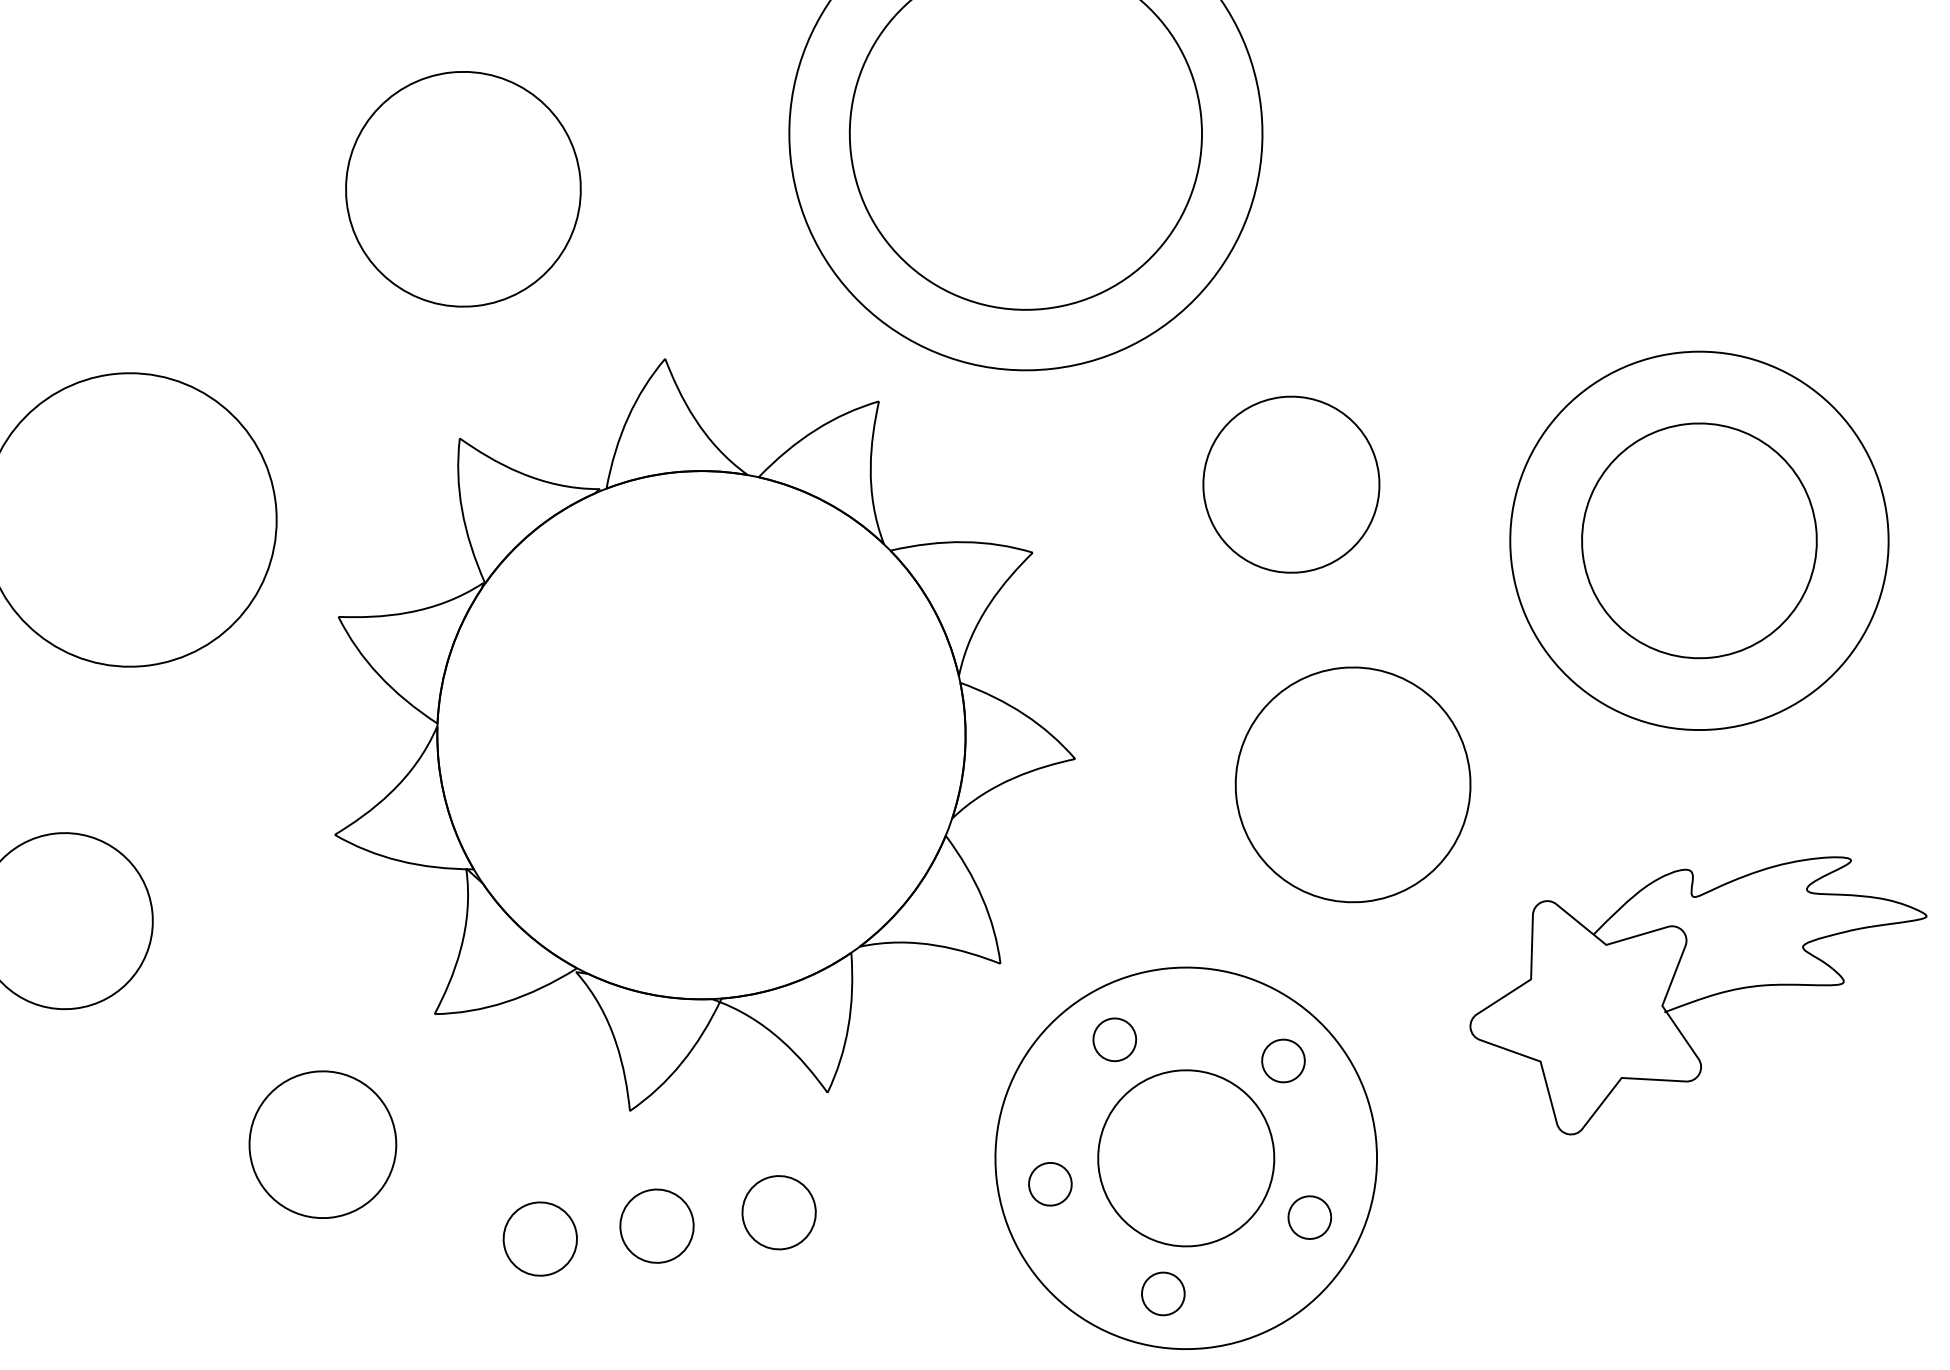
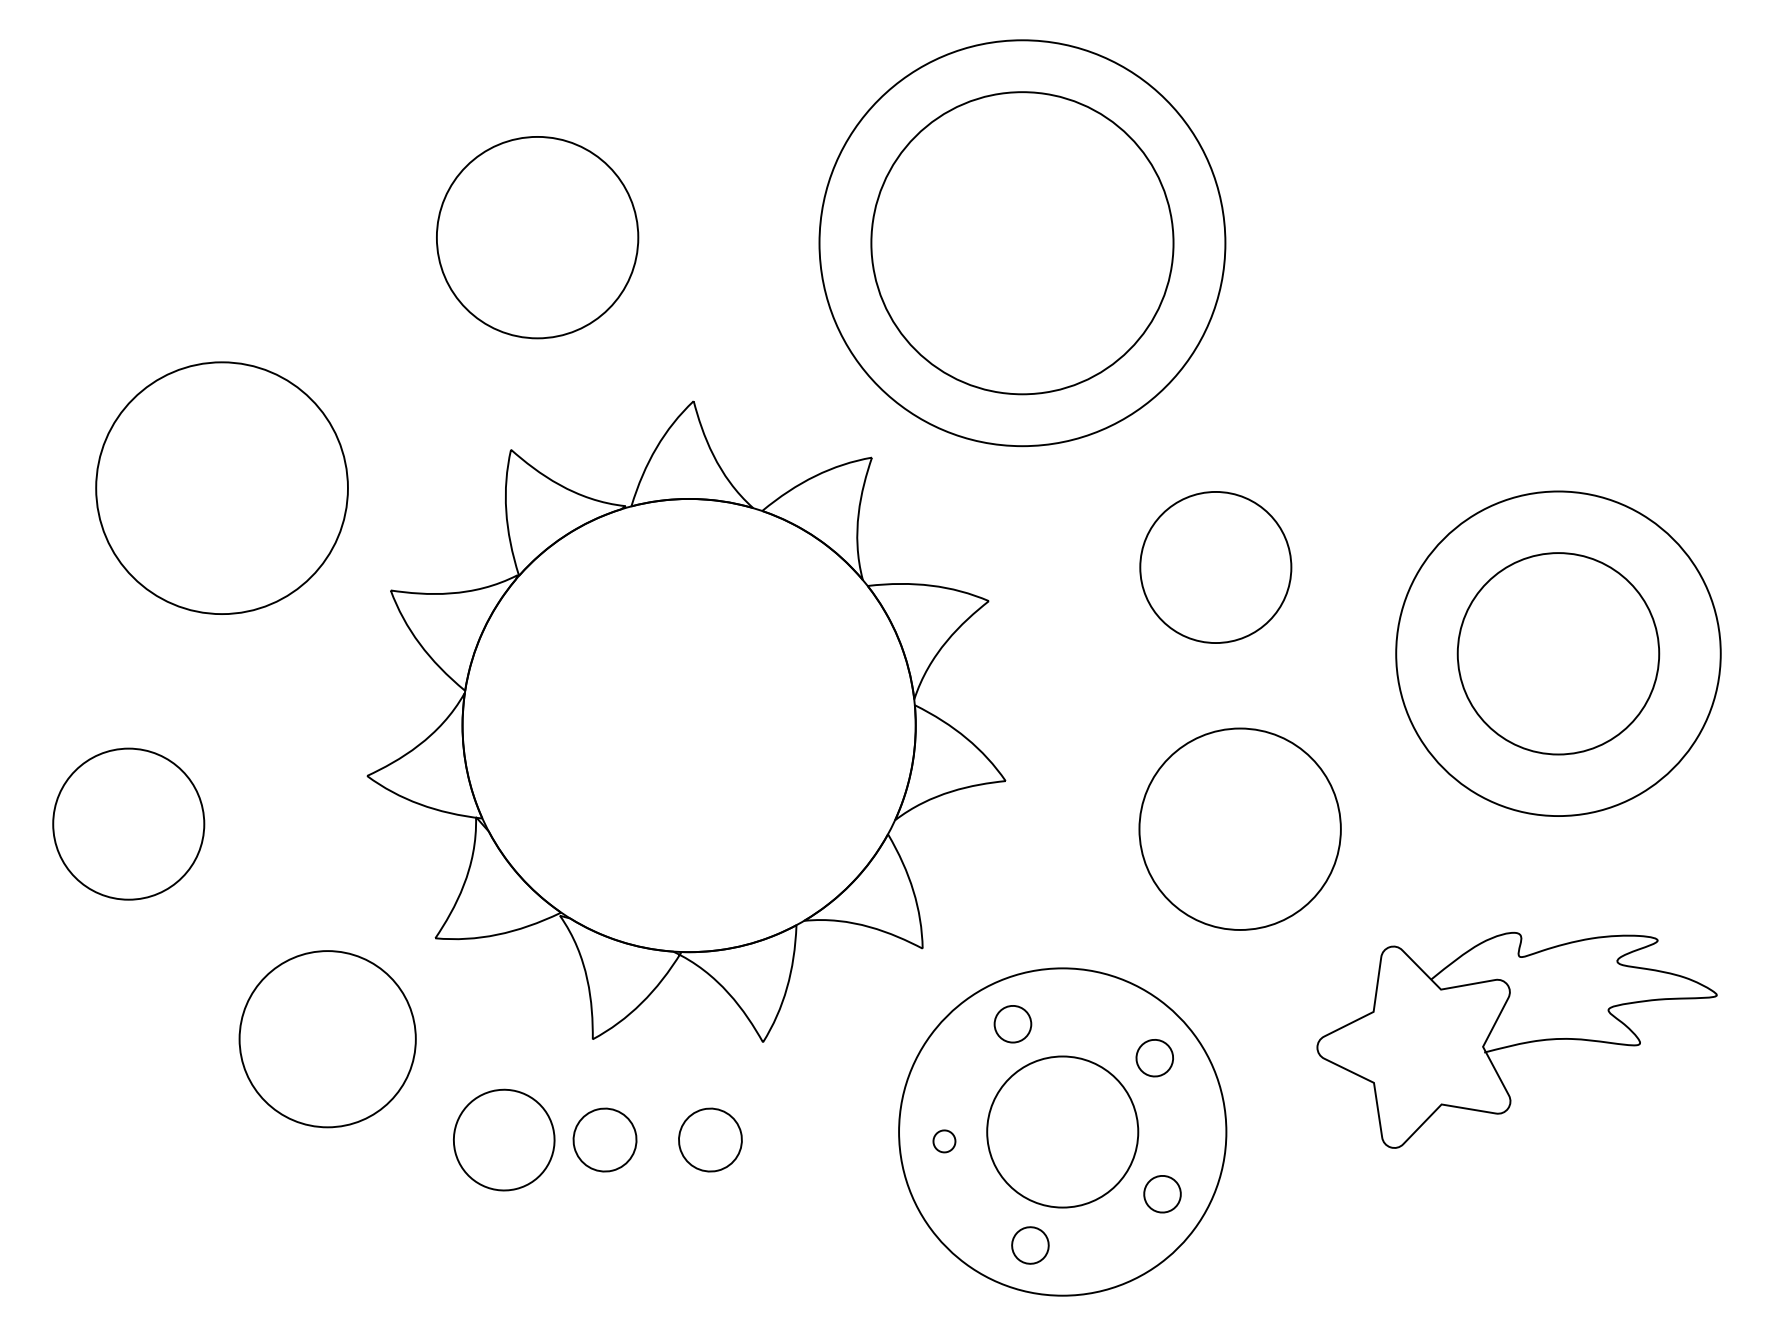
part: (322, 1144) -> (327, 1038), size x1.4
part: (1050, 1184) -> (944, 1141), size x0.6
part: (540, 1238) -> (504, 1139), size x1.6

